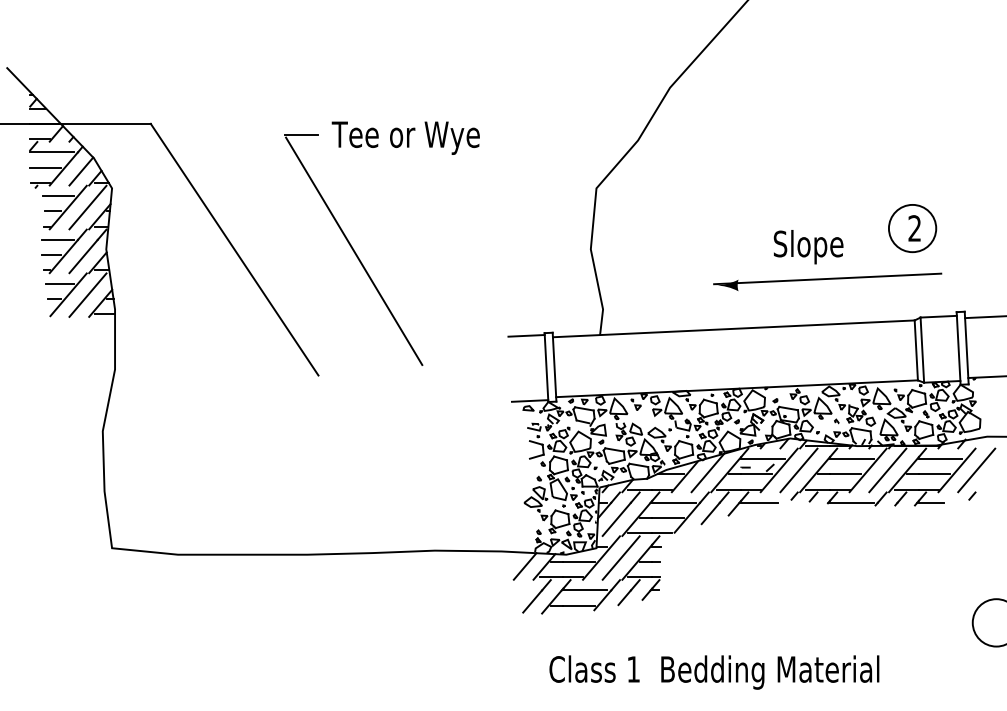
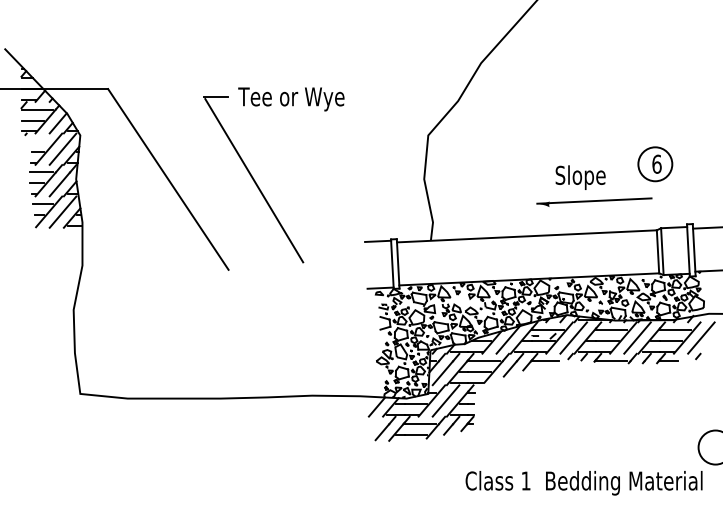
line: (57, 196) -> (41, 141), removed
text: (914, 228) -> (656, 164), 2 -> 6
part: (827, 281) -> (594, 202), size x0.7
text: (714, 672) -> (584, 483), moved

